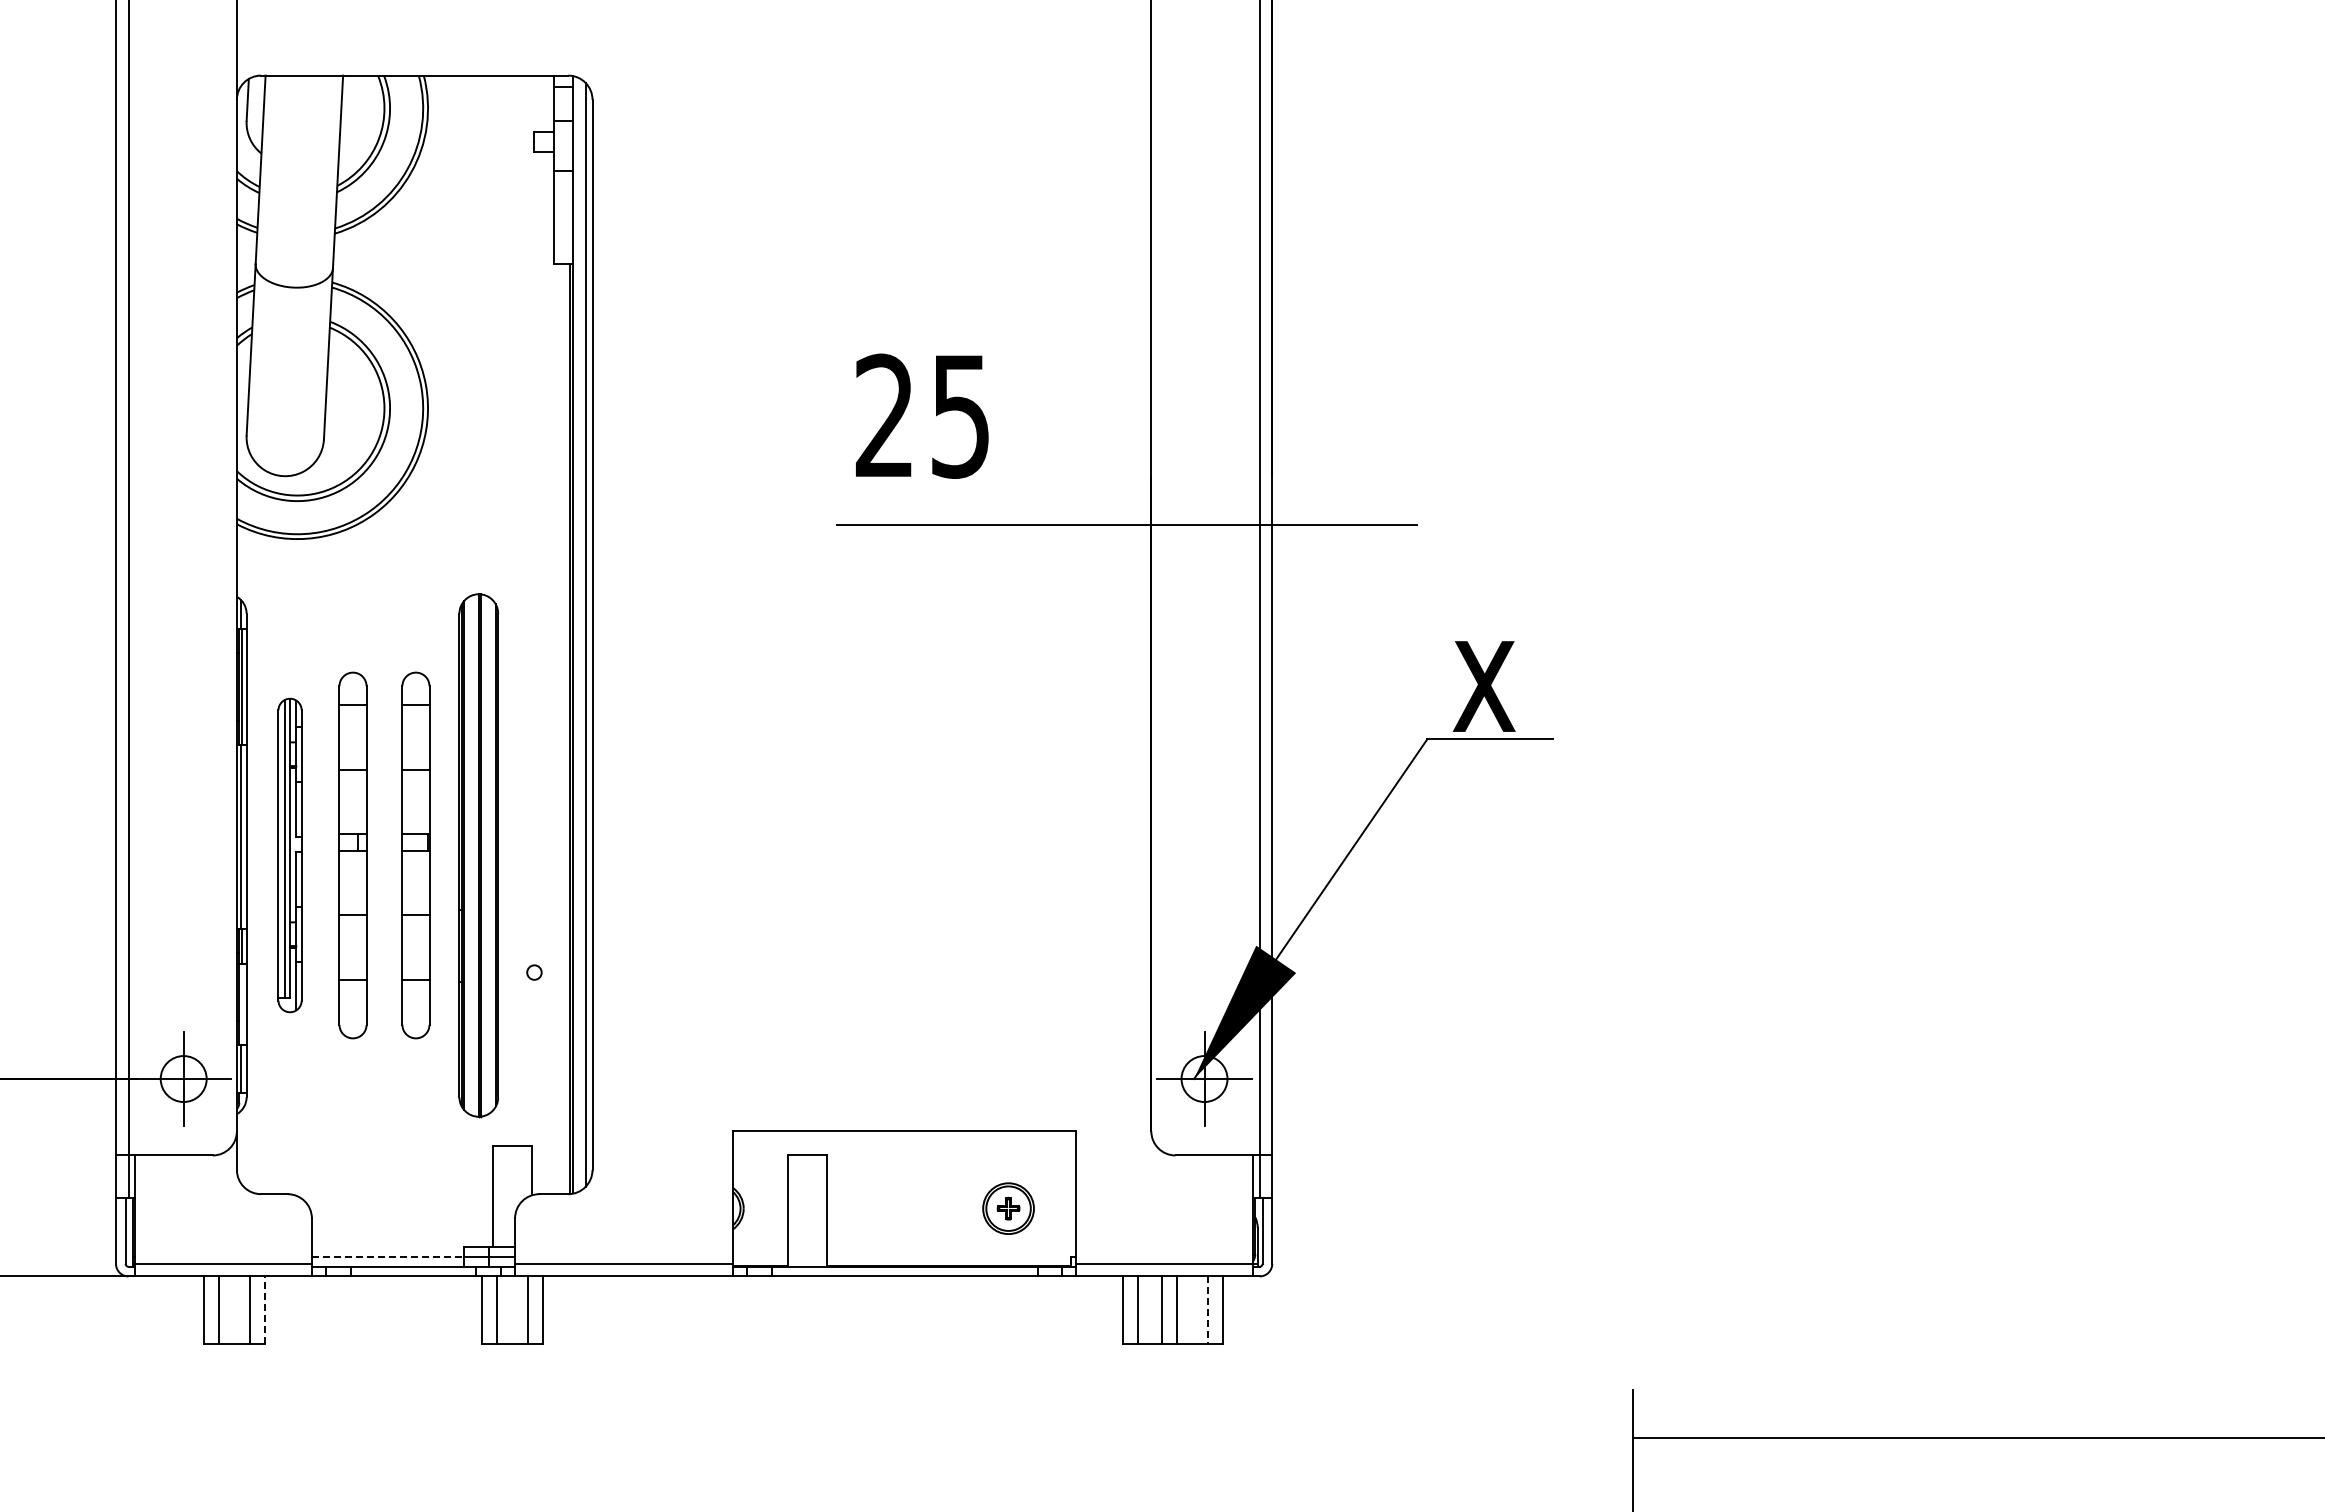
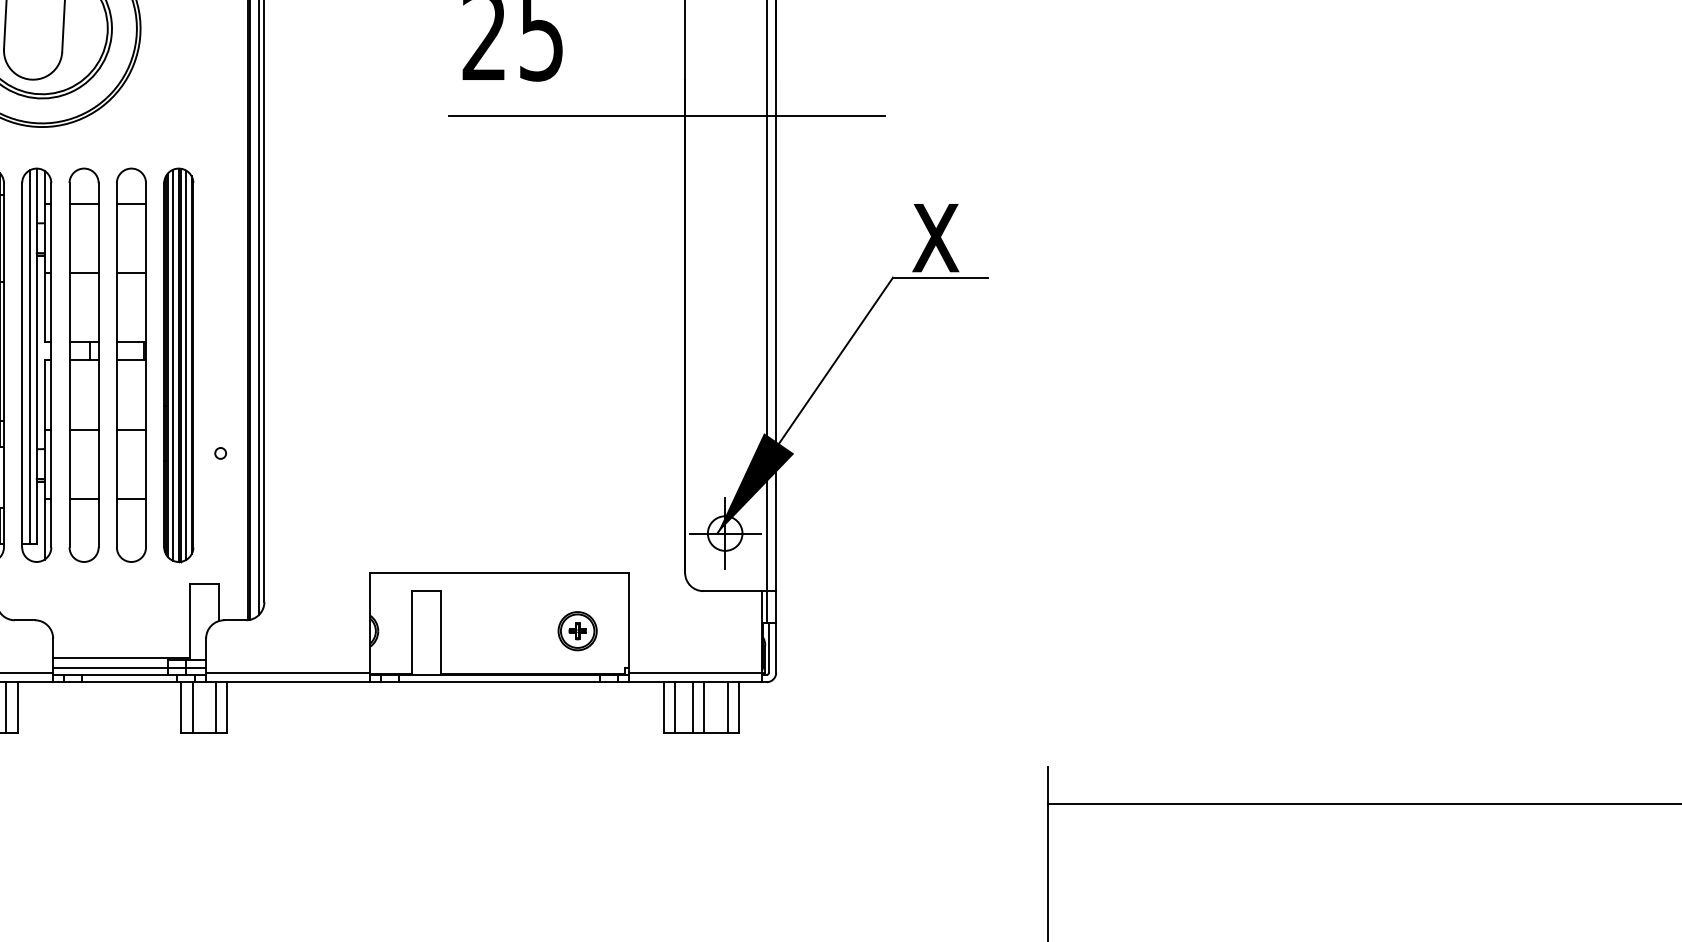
part: (289, 855) -> (36, 365), size x1.67
part: (352, 855) -> (83, 365), size x1.43
part: (415, 855) -> (131, 365), size x1.43
line: (471, 855) -> (173, 365), added
line: (488, 855) -> (186, 365), added
line: (402, 1244) -> (121, 658), added
line: (388, 1257) -> (110, 667), dashed -> solid
line: (265, 1310) -> (18, 707), dashed -> solid
line: (1207, 1310) -> (727, 707), dashed -> solid

